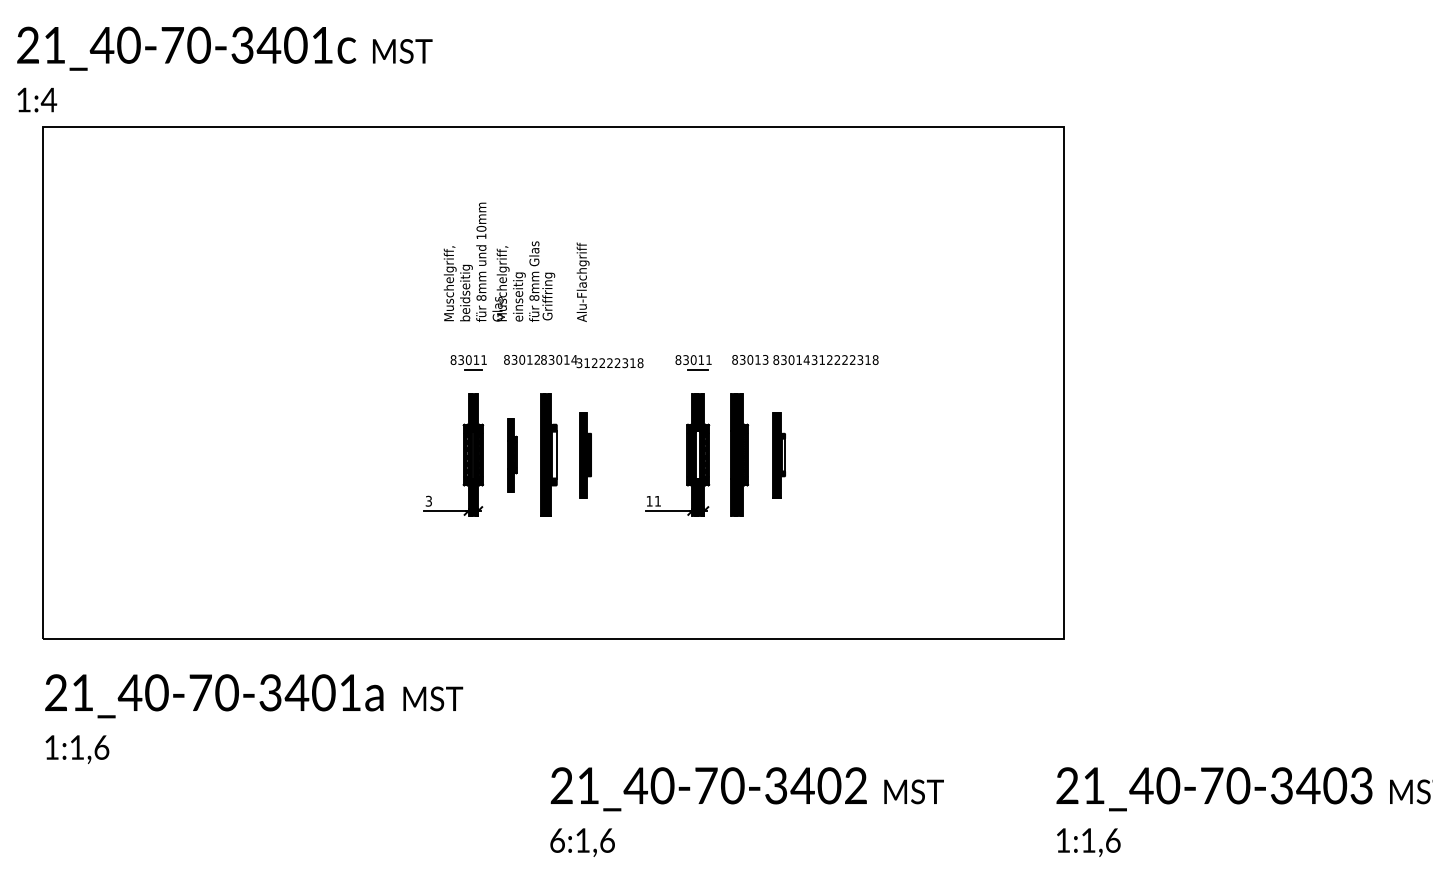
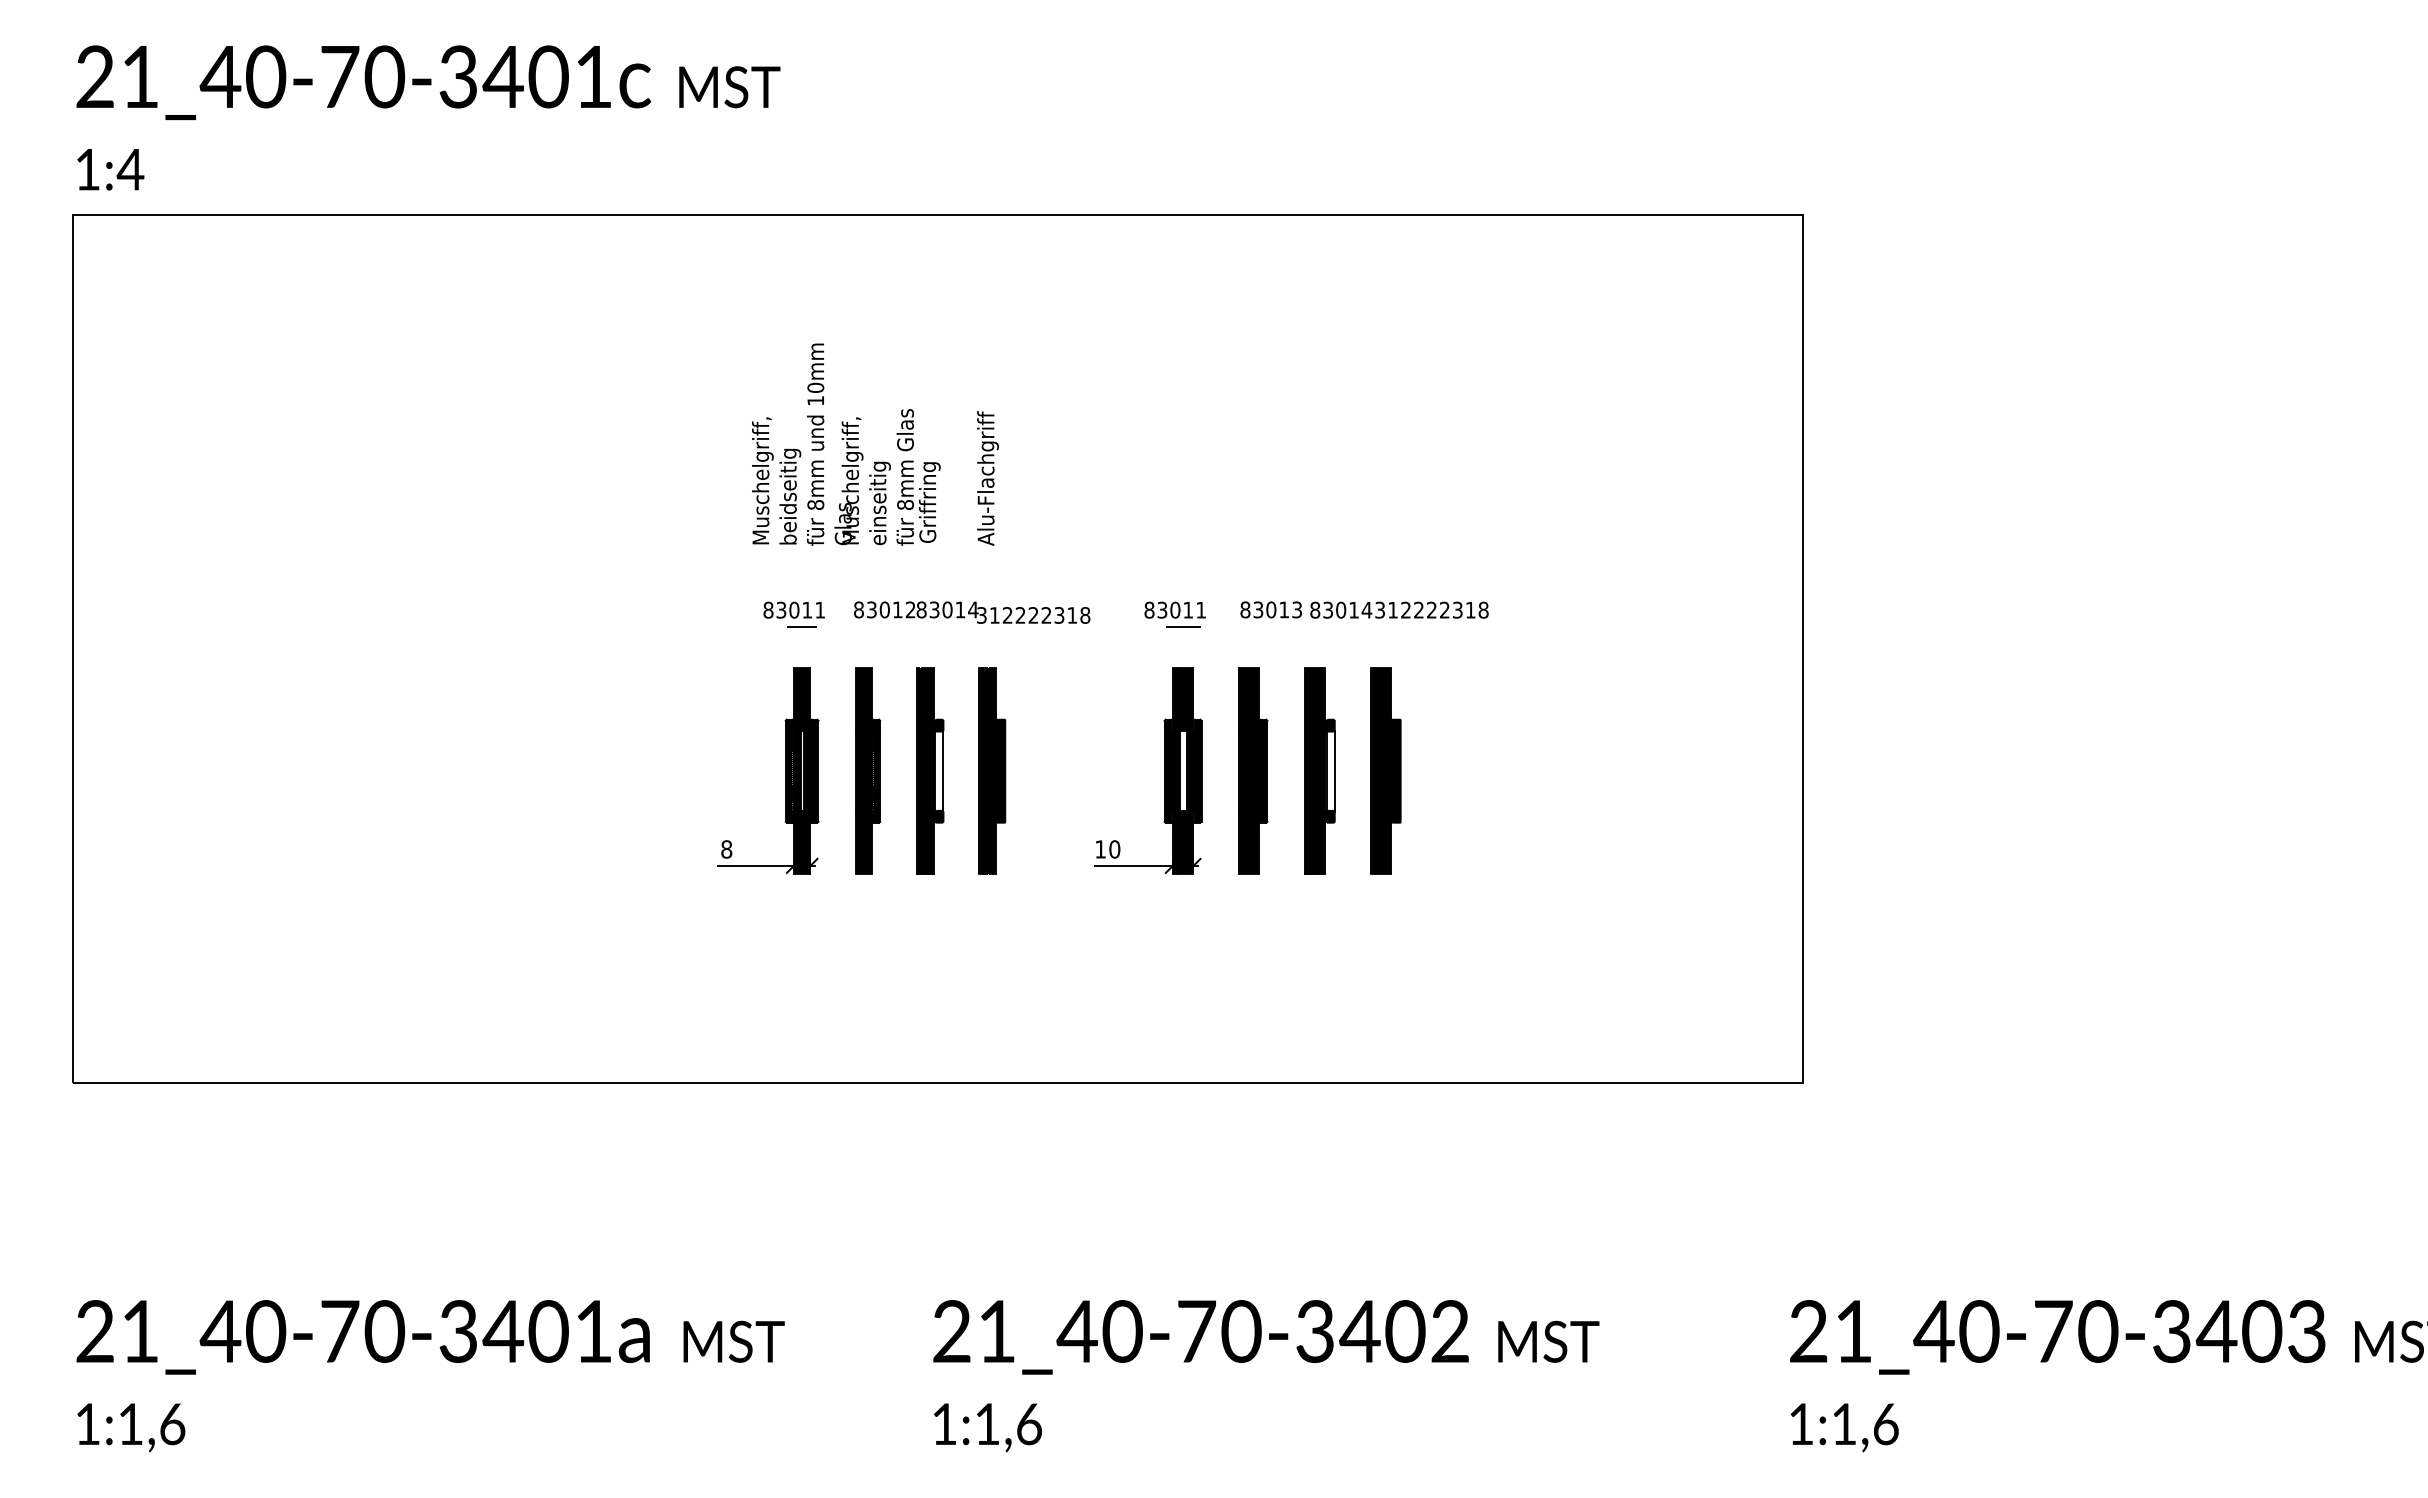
text: (224, 69) -> (427, 117), moved
part: (512, 454) -> (868, 770), size x1.67
part: (585, 454) -> (992, 770), size x1.43
part: (778, 454) -> (1319, 770), size x1.43
part: (817, 454) -> (1385, 770), added
text: (657, 500) -> (1114, 848), 11 -> 10
text: (428, 501) -> (726, 849), 3 -> 8
text: (254, 718) -> (431, 1375), moved
text: (557, 840) -> (944, 1424), 6:1,6 -> 1:1,6

